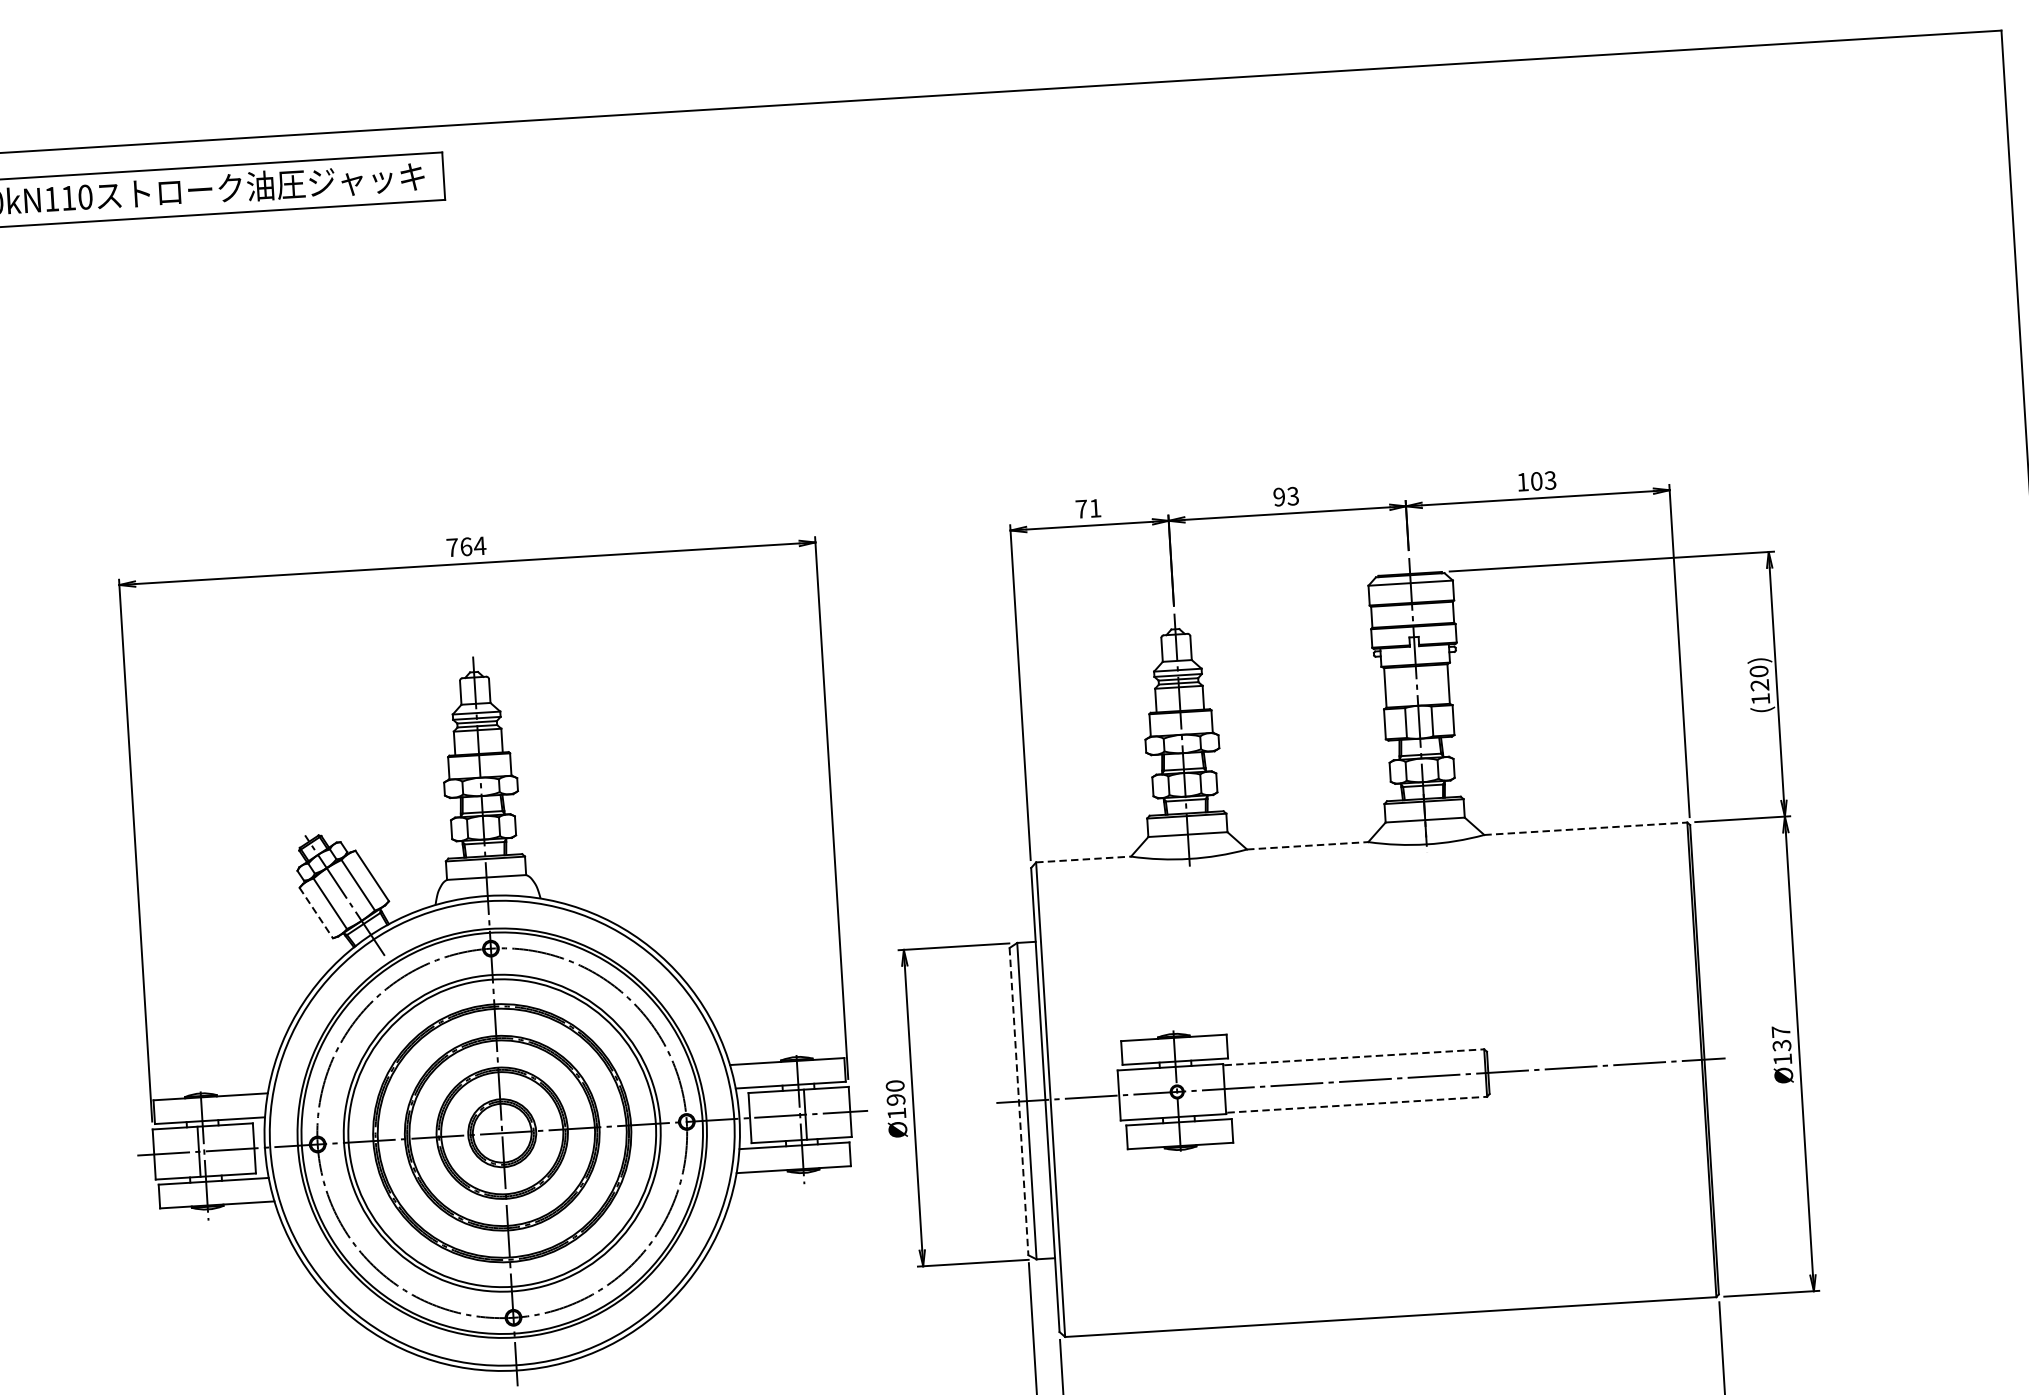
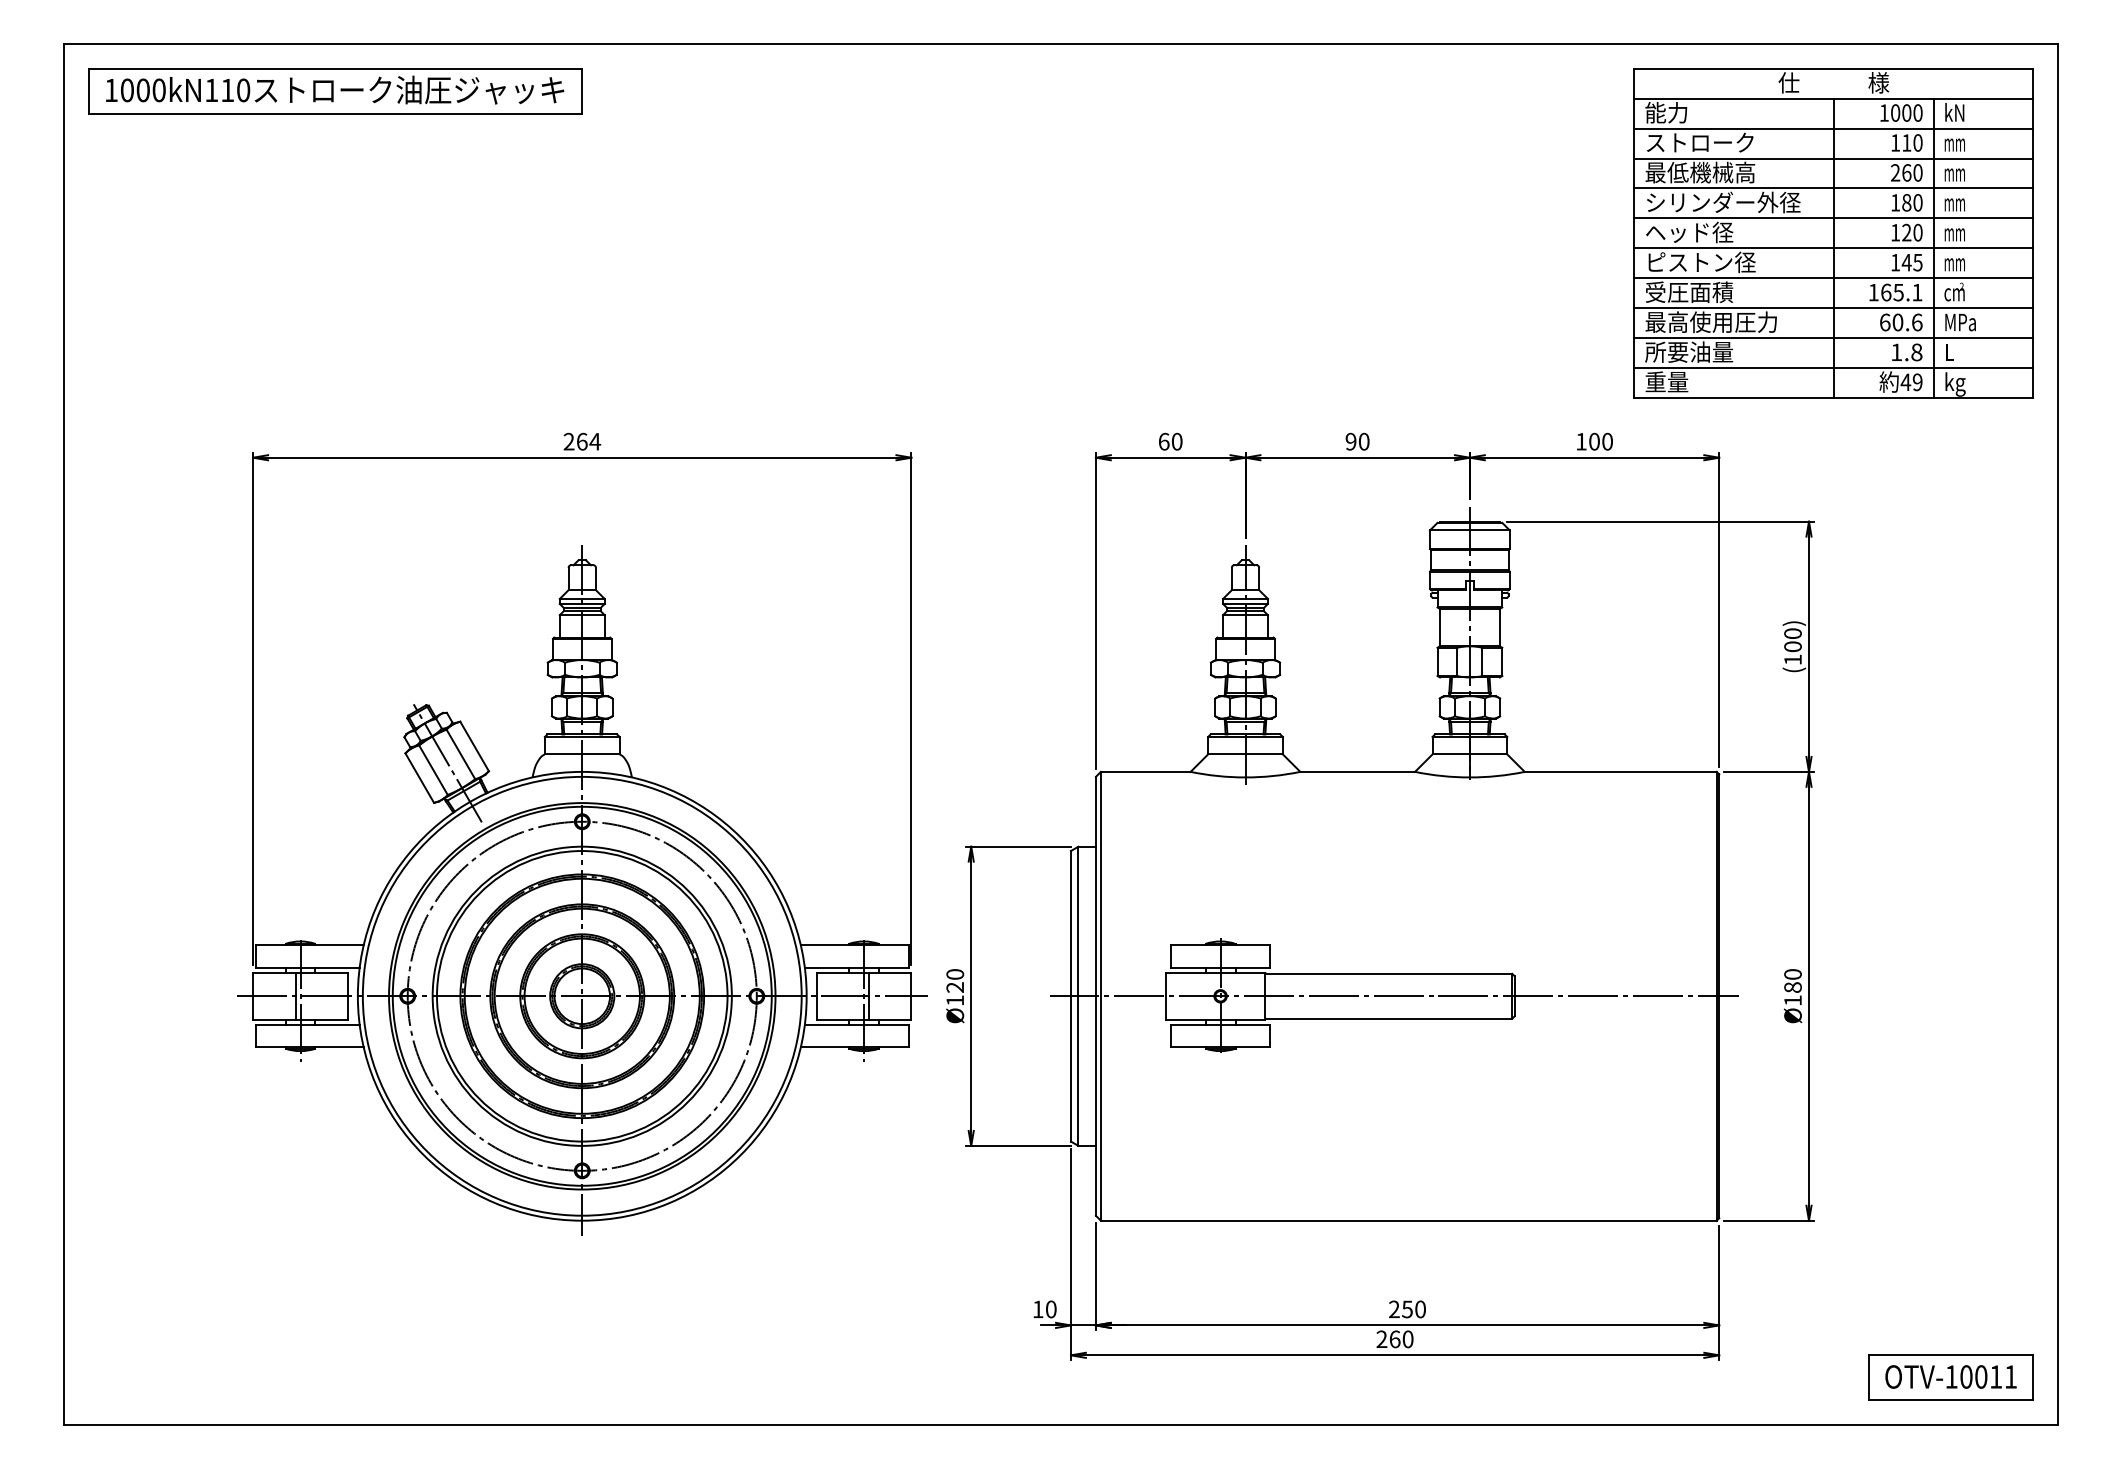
part: (1775, 245) -> (1833, 233), added
text: (1550, 480) -> (1607, 441), 103 -> 100
text: (1292, 496) -> (1363, 441), 93 -> 90
text: (1088, 508) -> (1170, 441), 71 -> 60
text: (451, 547) -> (568, 441), 764 -> 264
text: (1759, 685) -> (1792, 646), (120) -> (100)
line: (1585, 828) -> (1620, 771), dashed -> solid
line: (1308, 845) -> (1358, 771), dashed -> solid
line: (1083, 859) -> (1145, 771), dashed -> solid
line: (316, 913) -> (419, 778), dashed -> solid
text: (1781, 1039) -> (1792, 981), Ø137 -> Ø180
line: (1354, 1056) -> (1389, 973), dashed -> solid
text: (896, 1099) -> (955, 987), Ø190 -> Ø120
line: (1018, 1101) -> (1070, 996), dashed -> solid
line: (1357, 1104) -> (1389, 1018), dashed -> solid

